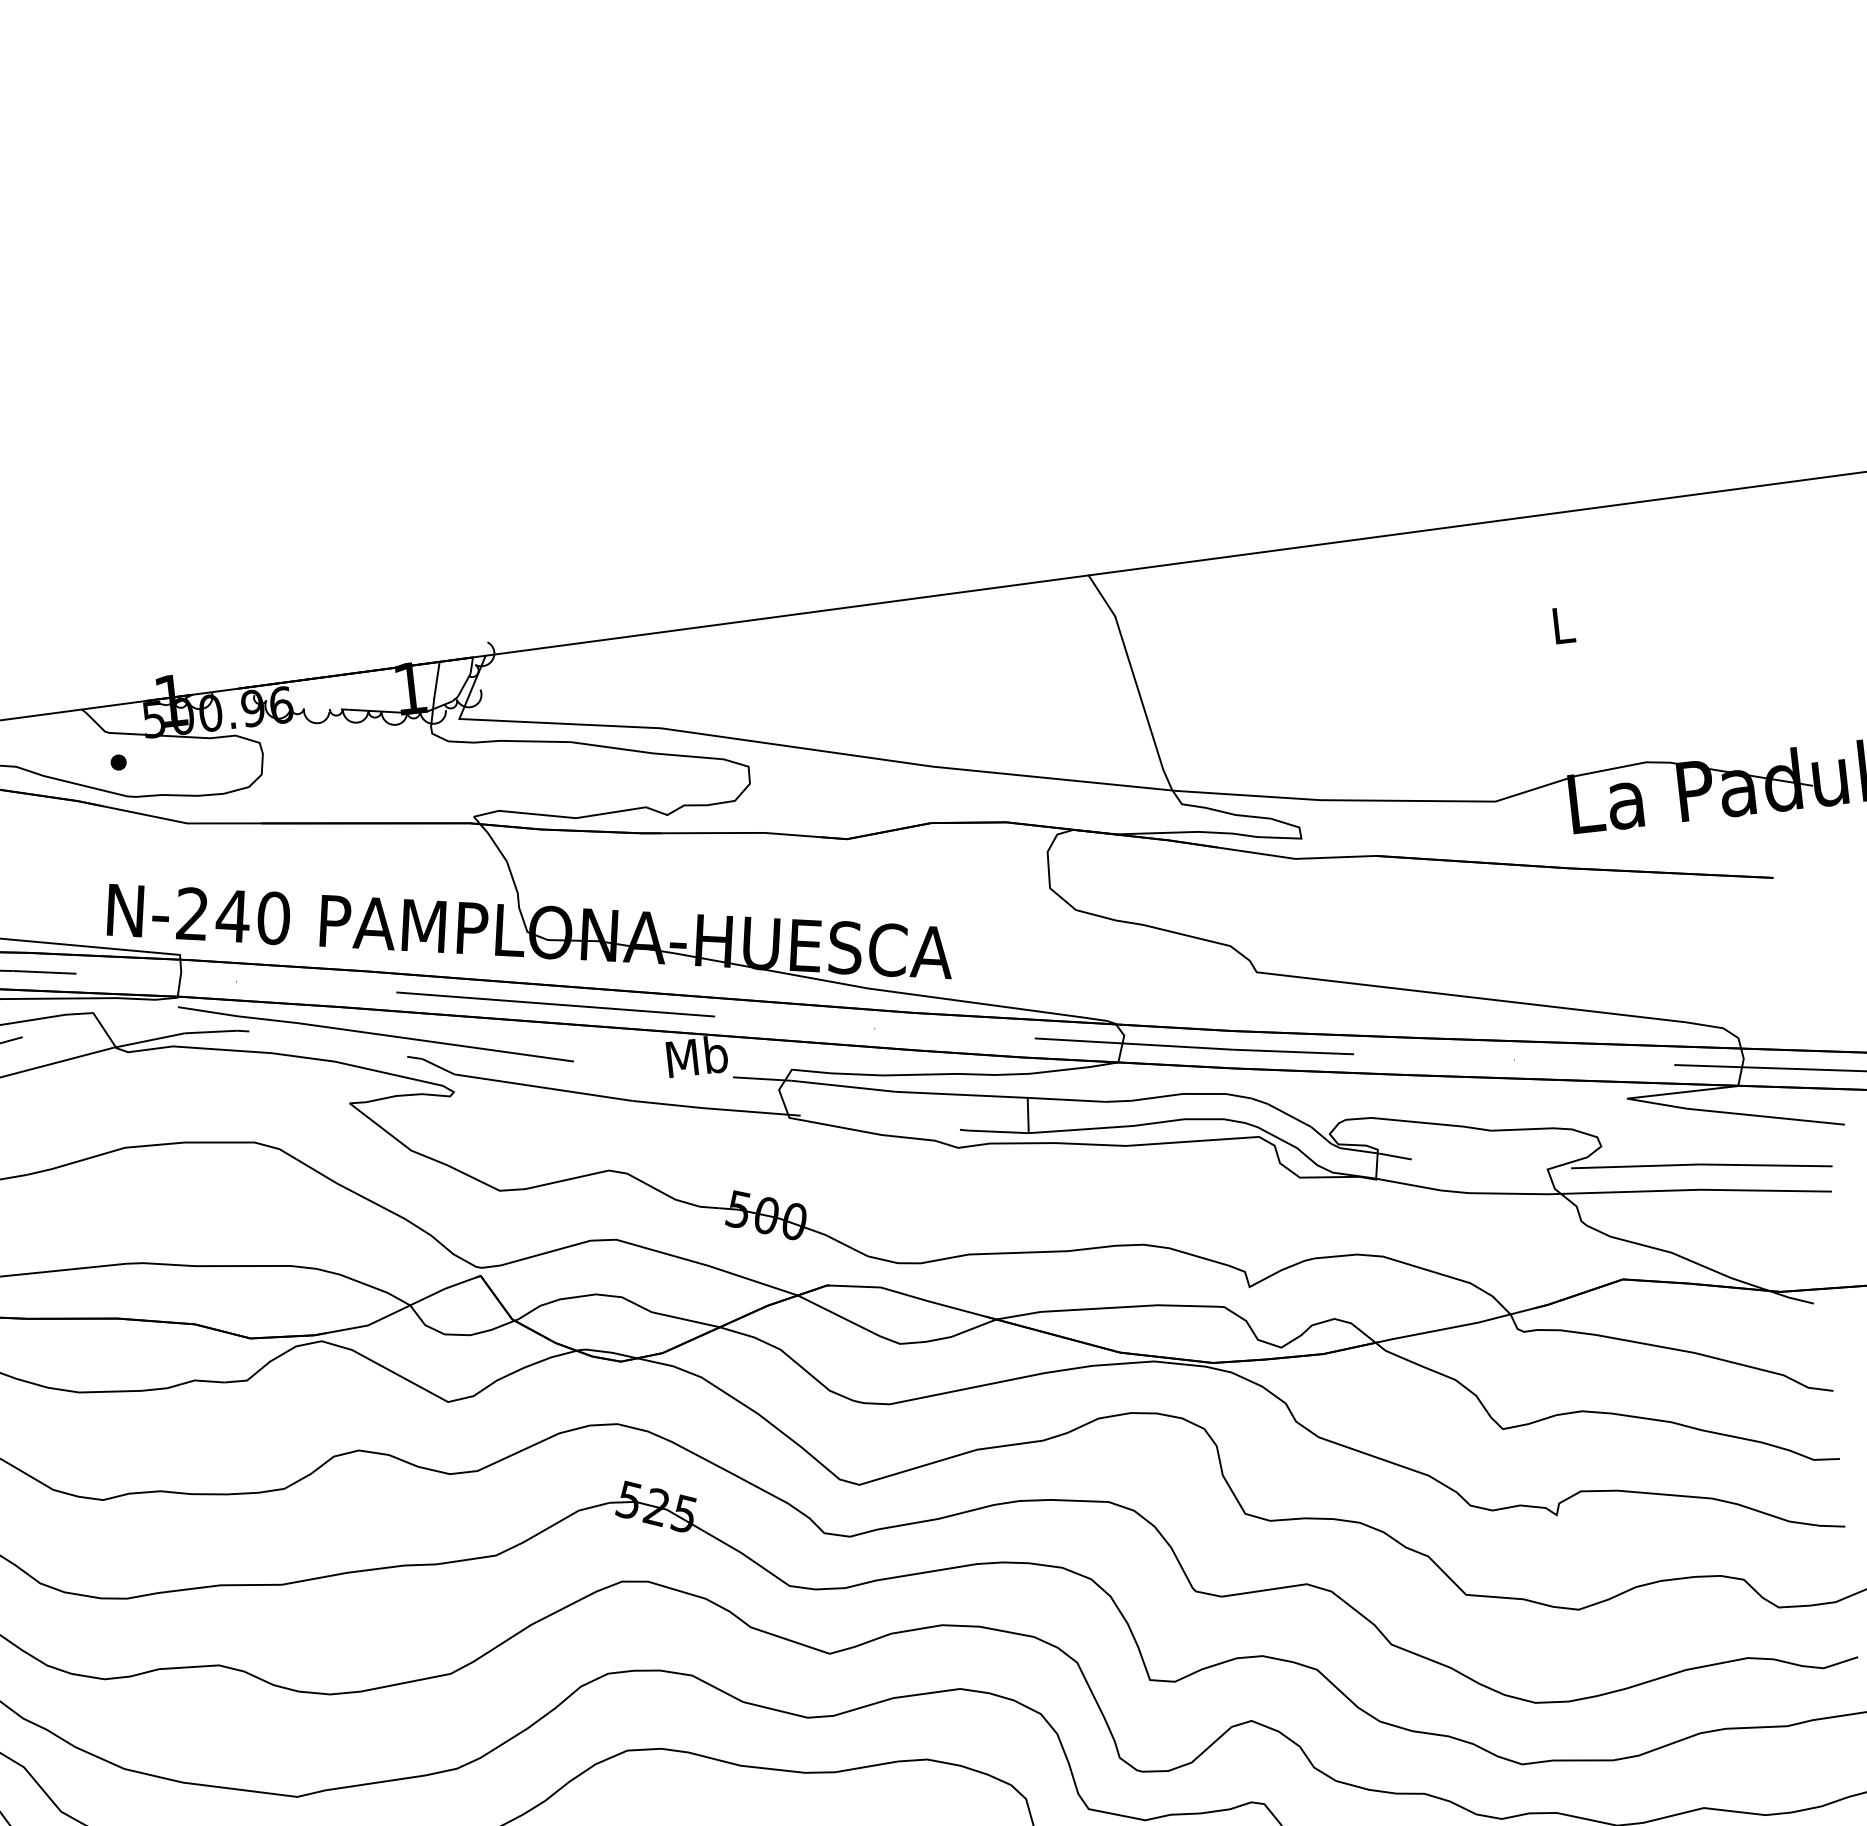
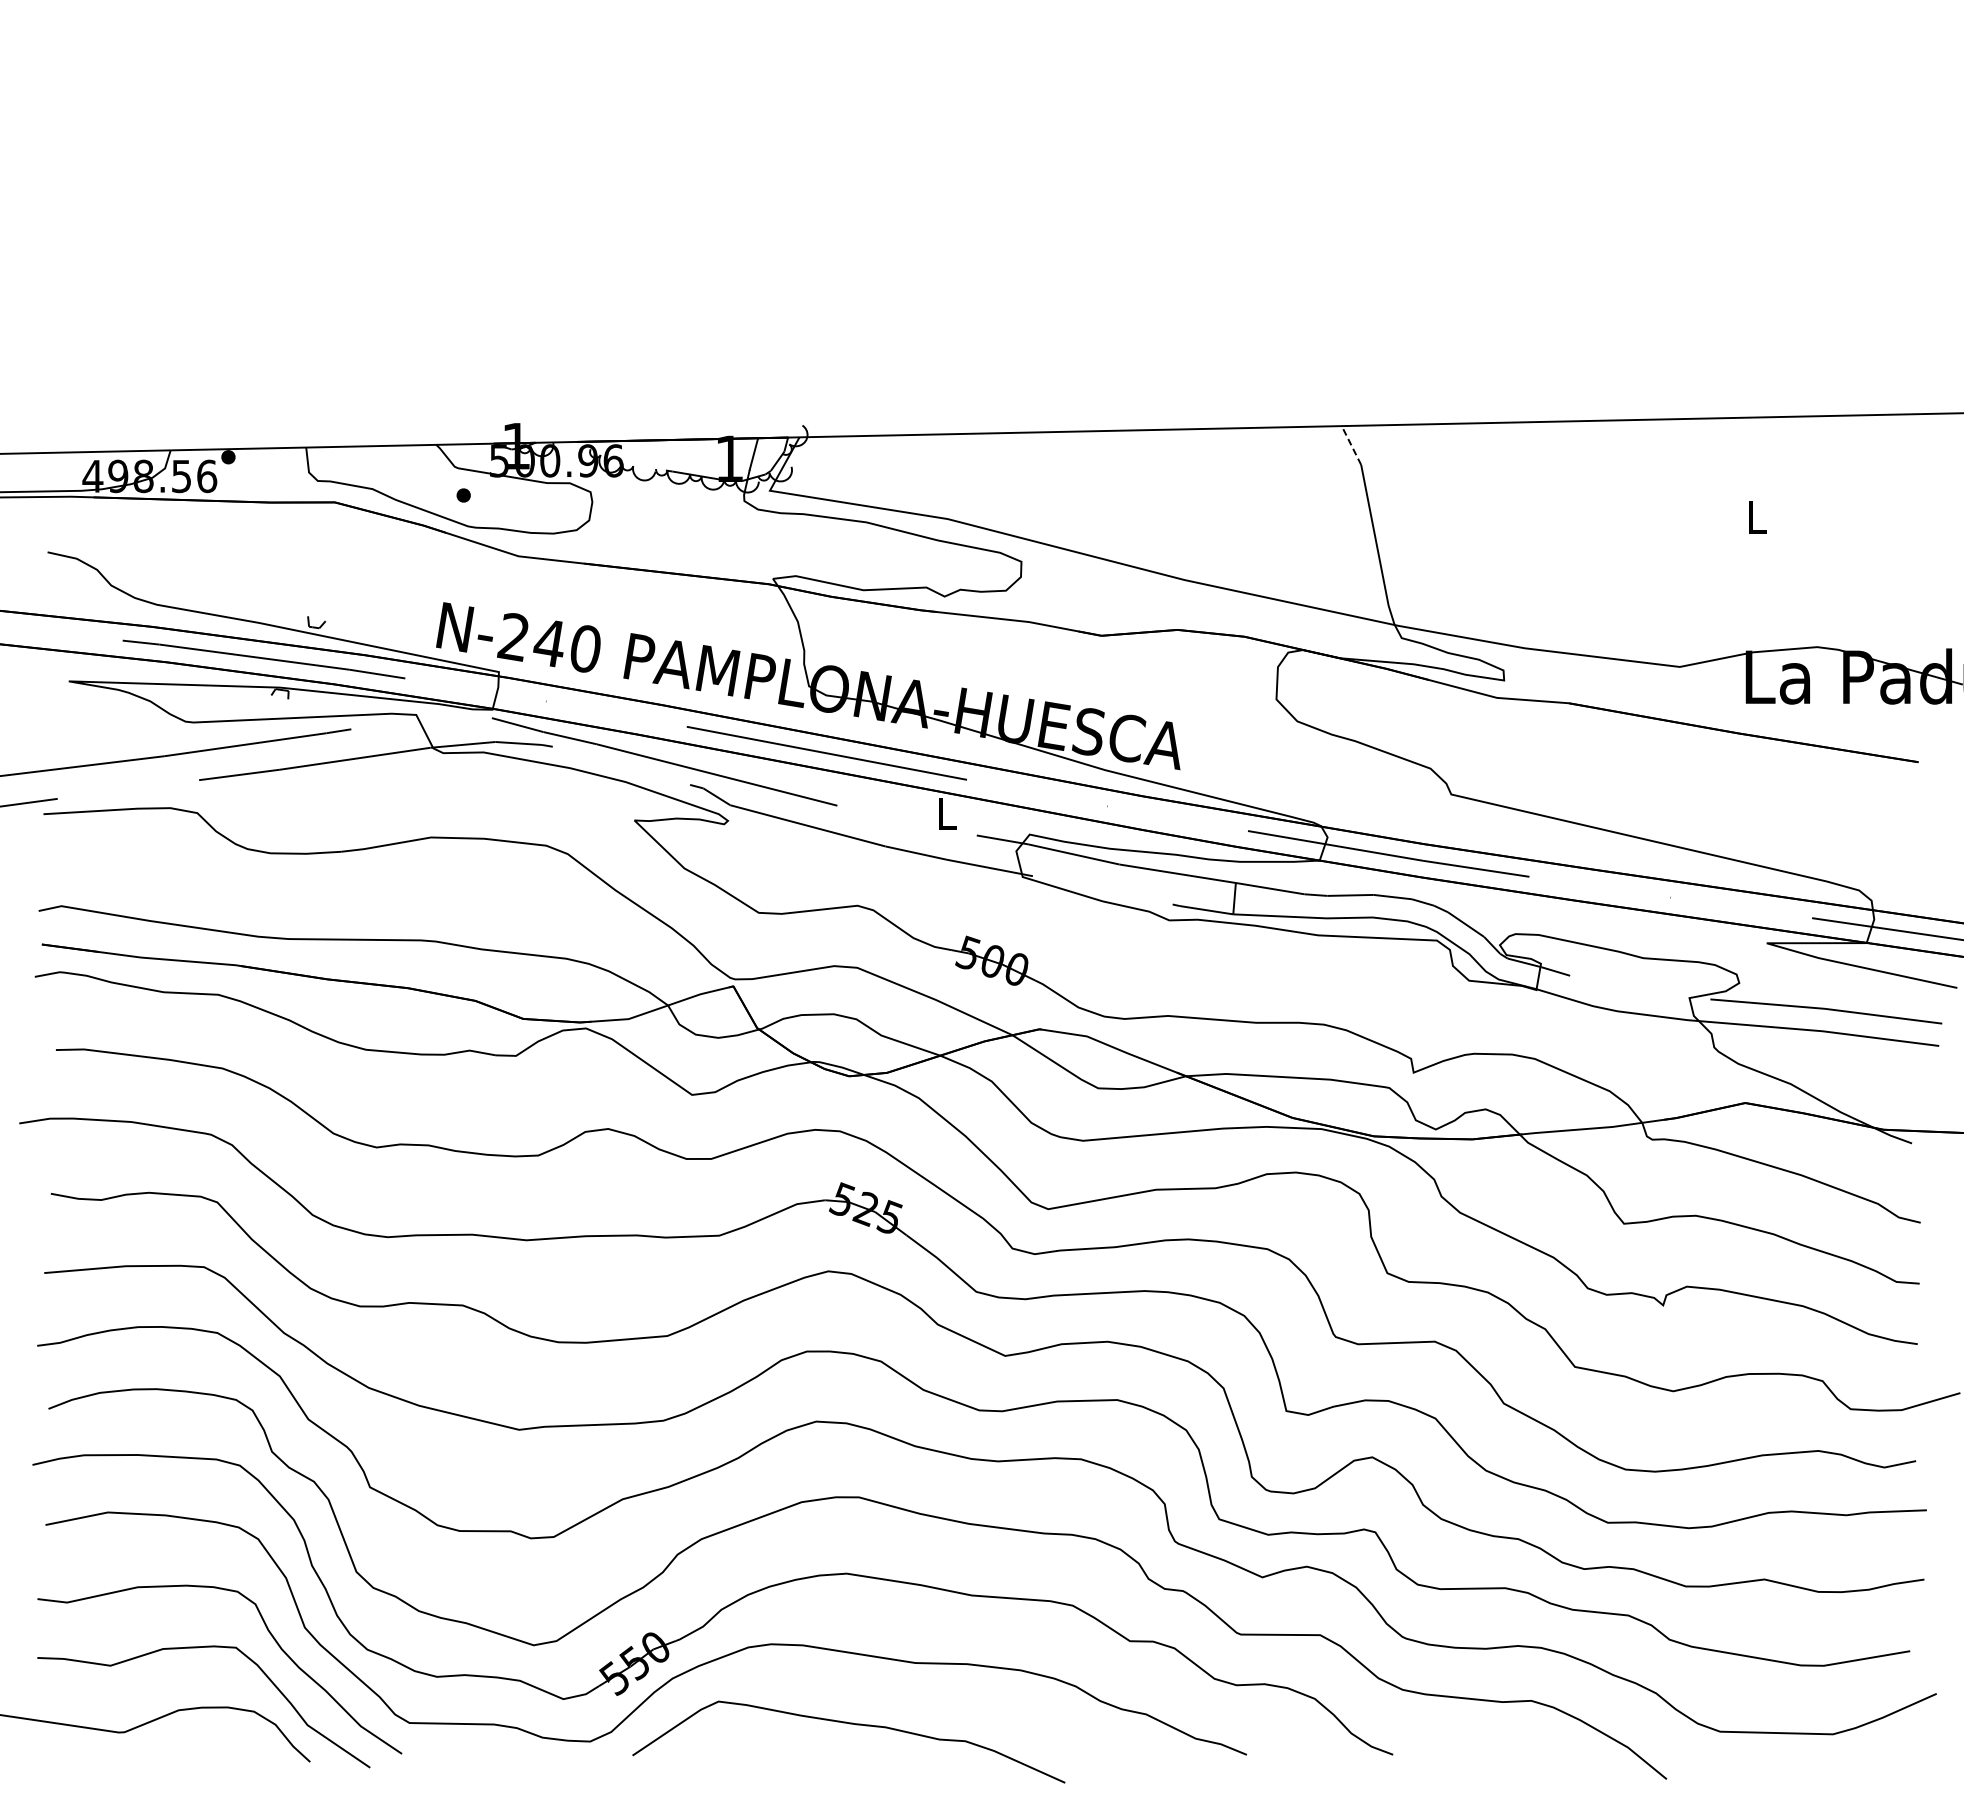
line: (1101, 595) -> (1351, 445), solid -> dashed
text: (696, 1056) -> (946, 813), Mb -> L

